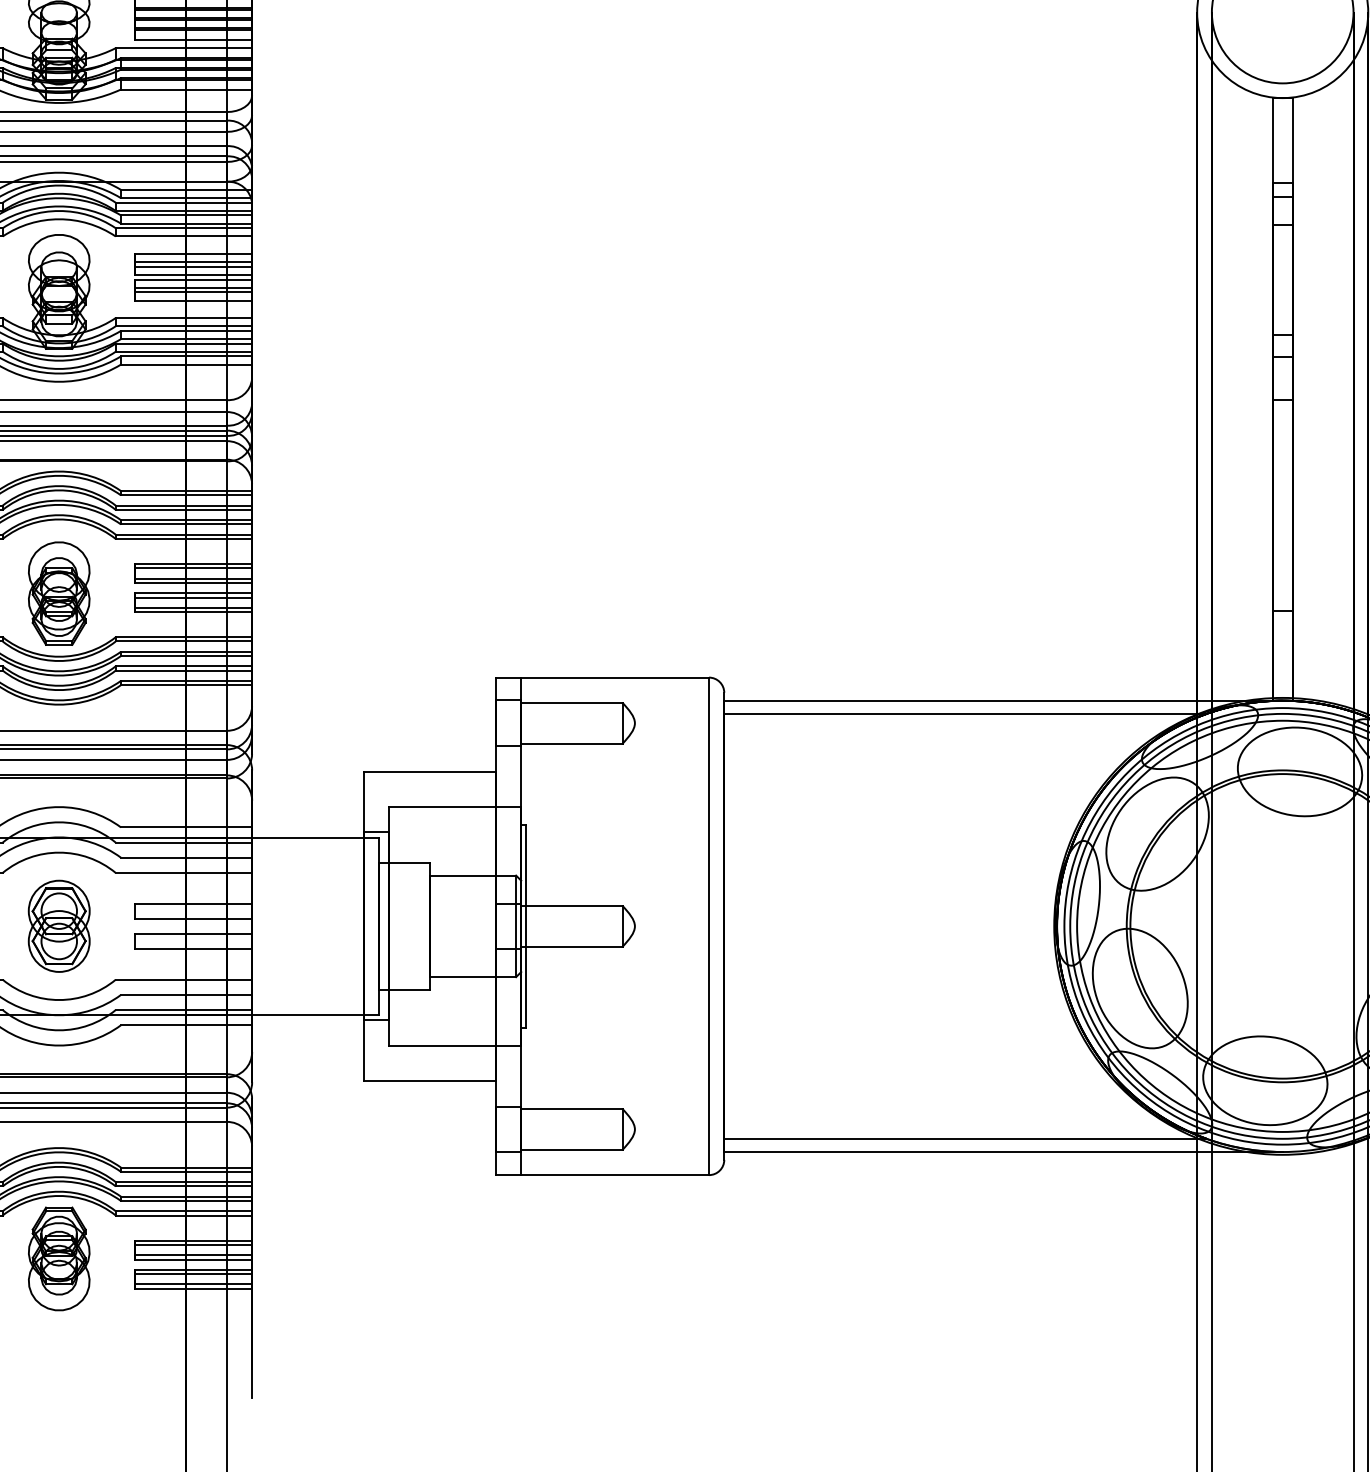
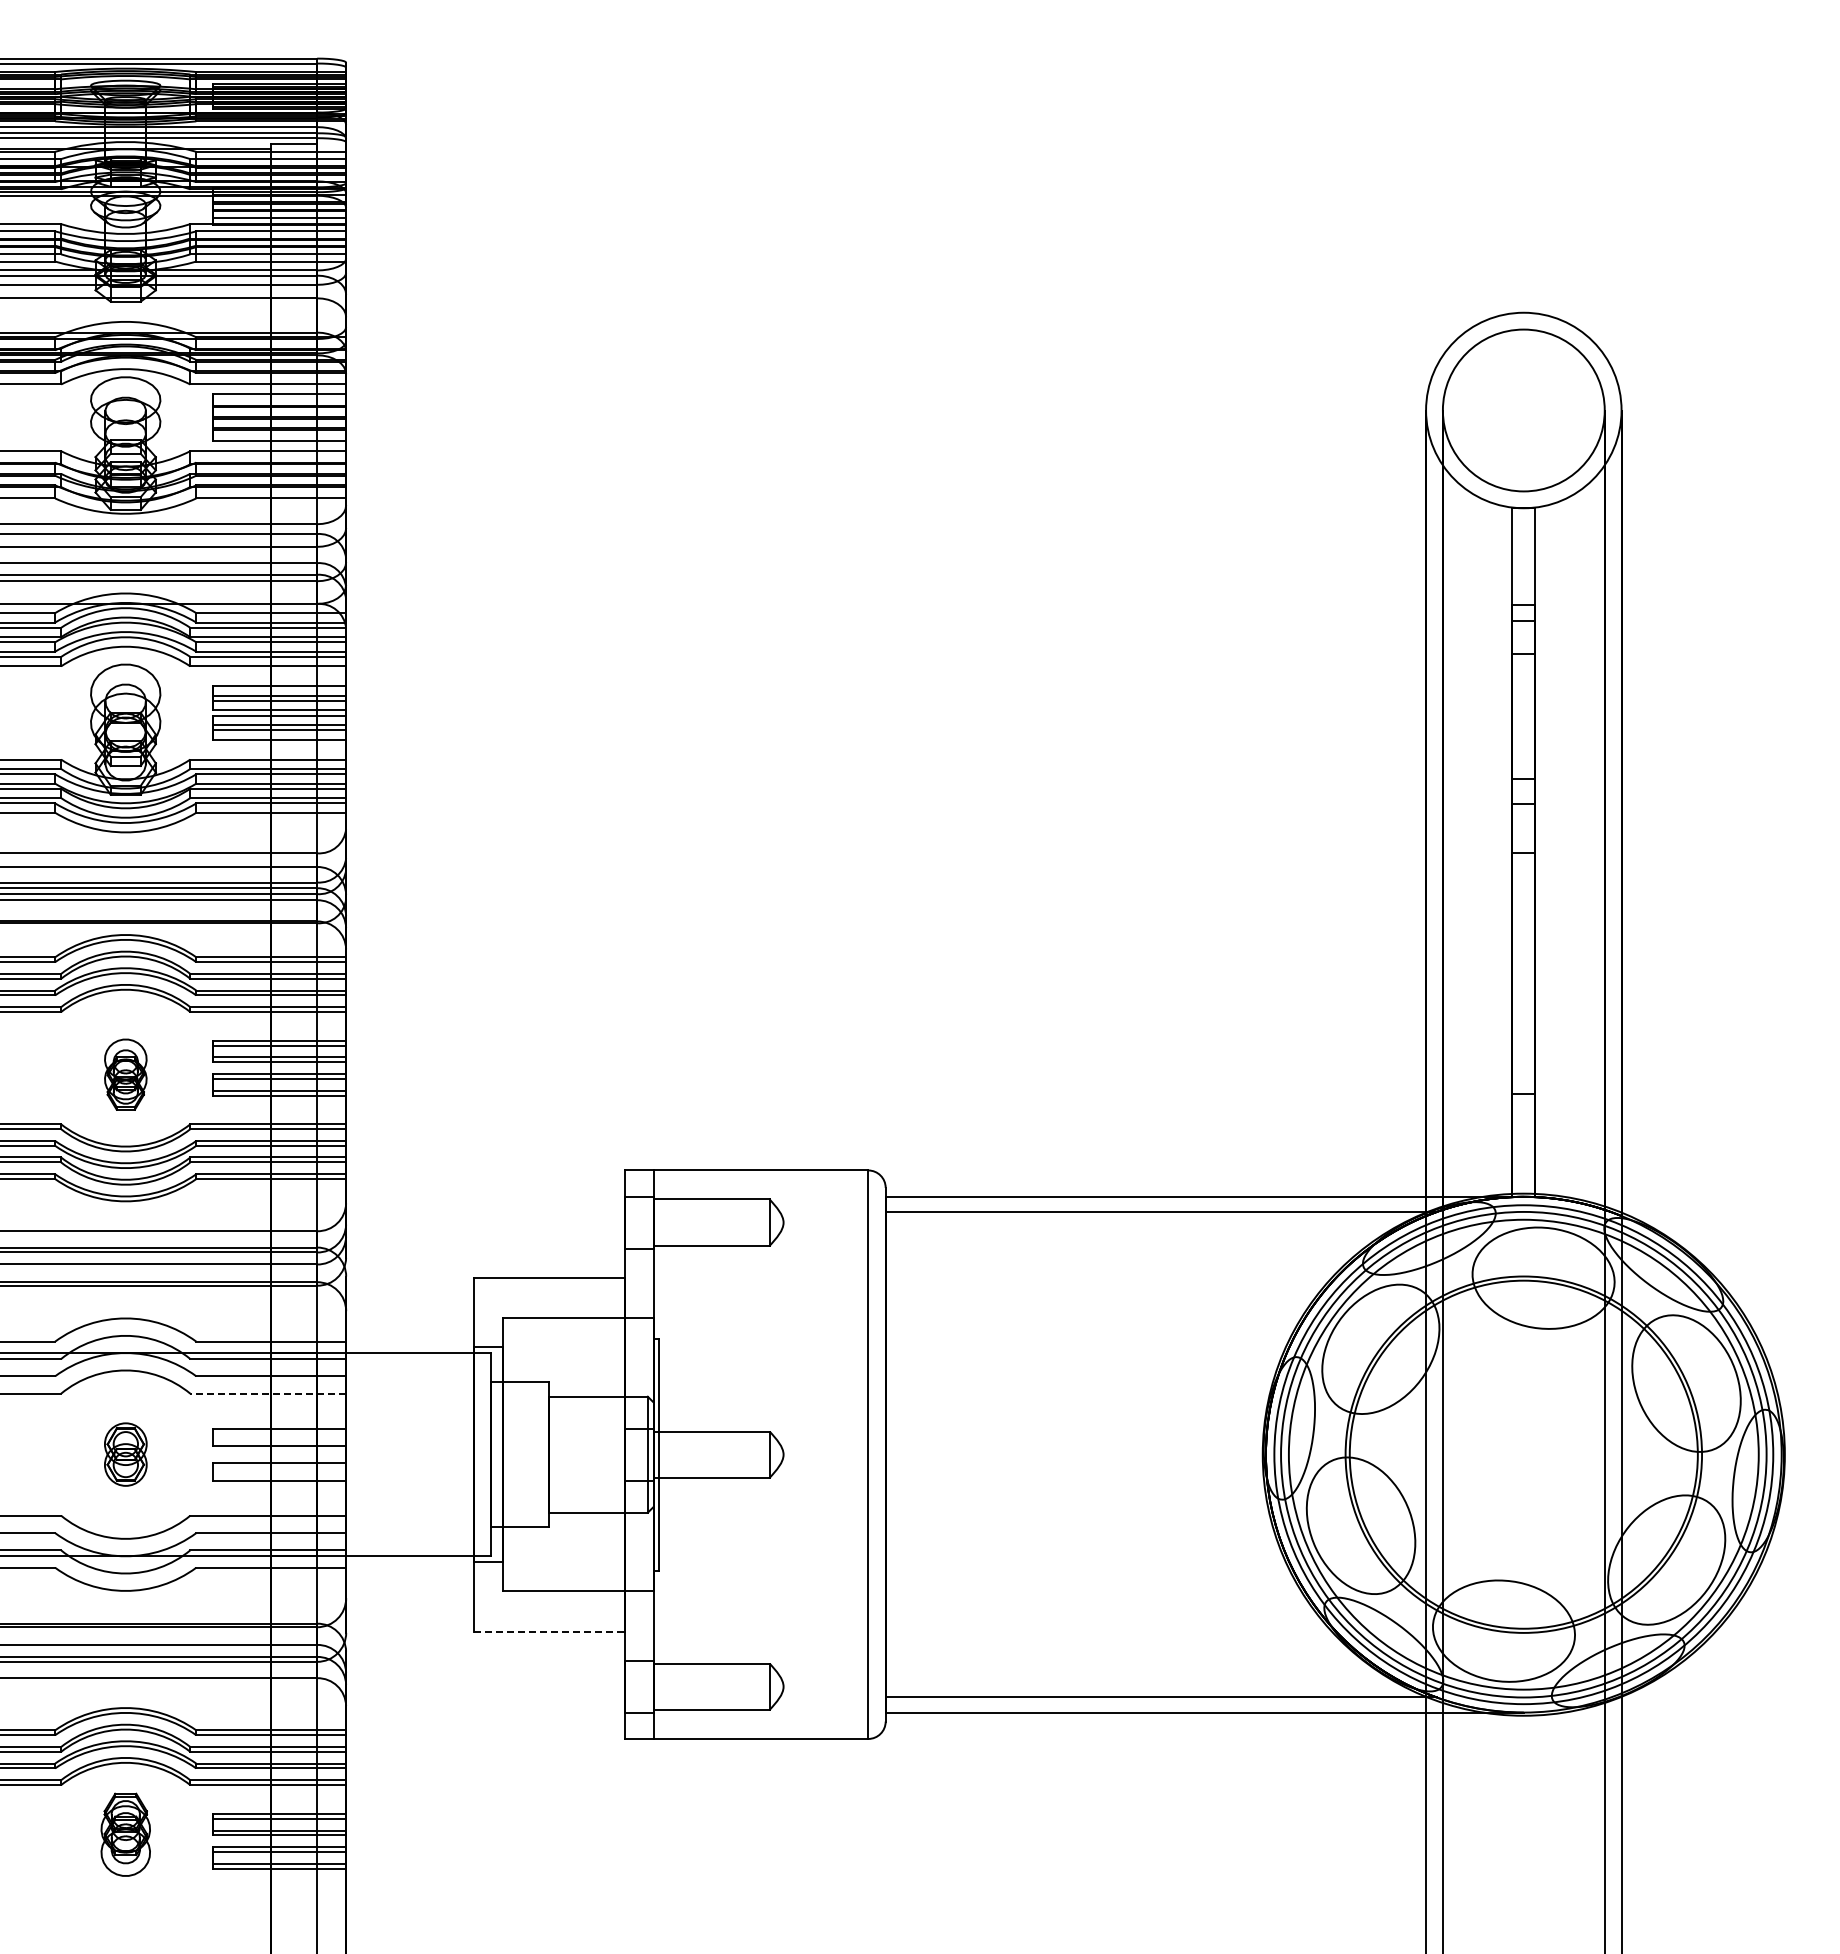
part: (59, 593) -> (125, 1074), size x0.6
line: (184, 872) -> (268, 1393), solid -> dashed
part: (59, 926) -> (125, 1454), size x0.6
line: (430, 1081) -> (549, 1631), solid -> dashed
part: (59, 1258) -> (125, 1834), size x0.7

